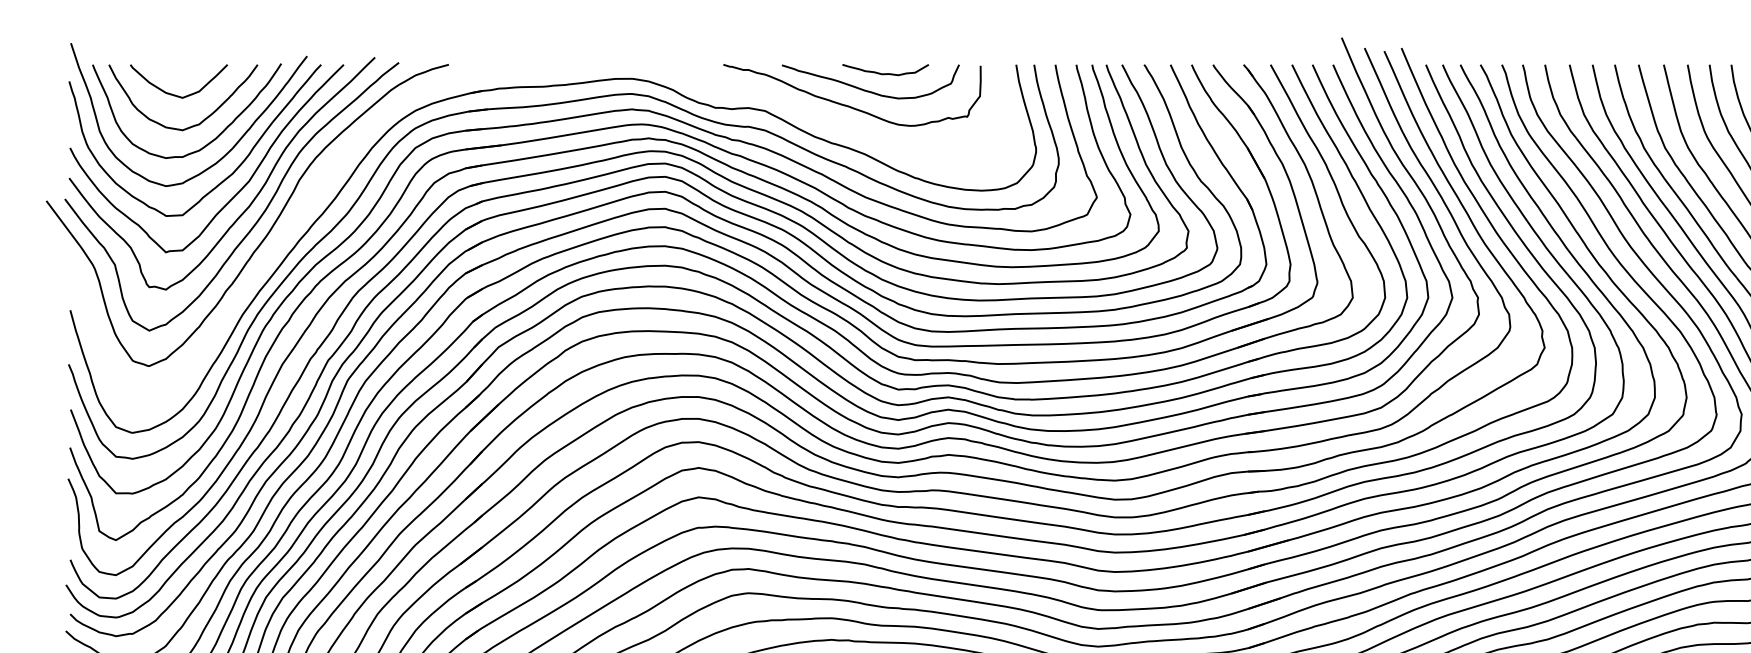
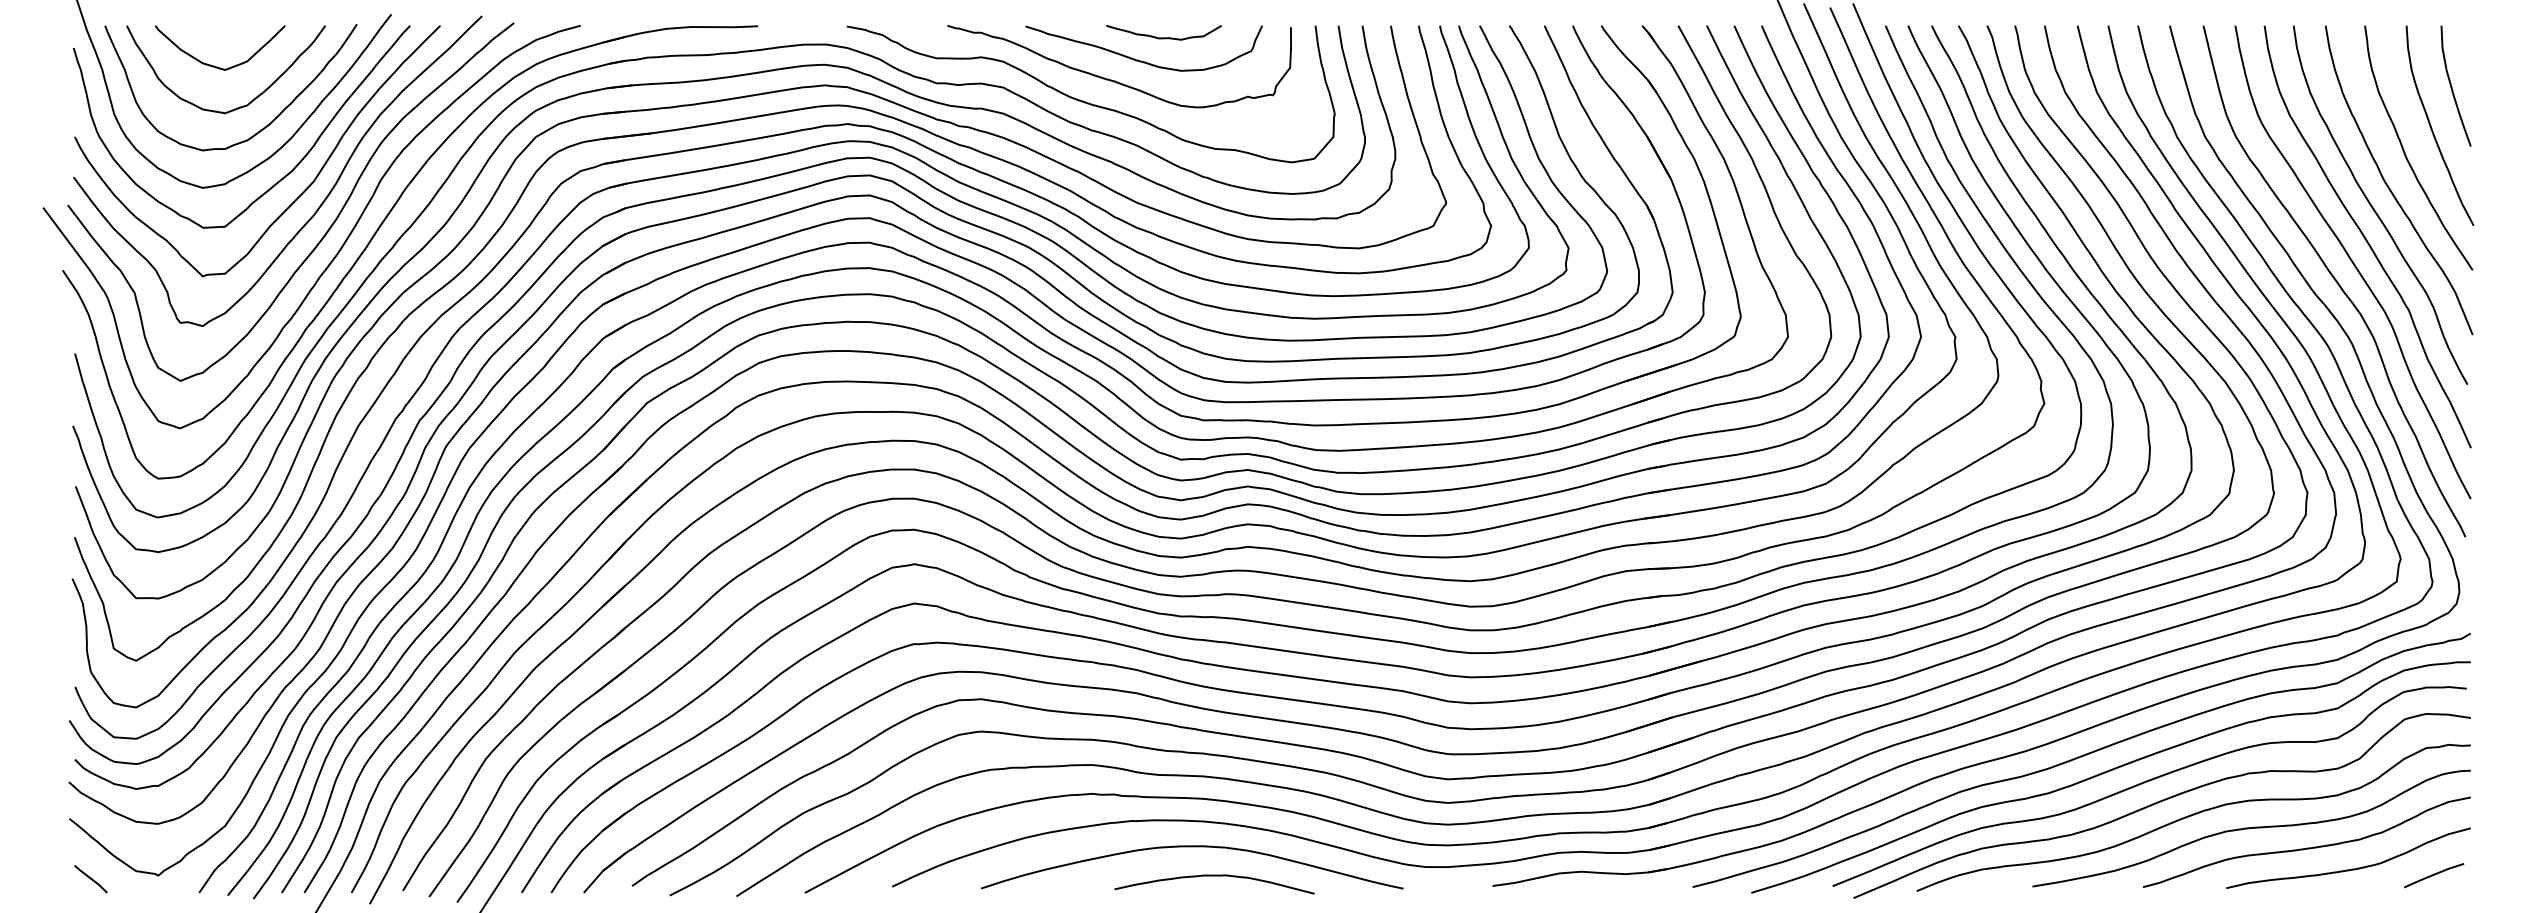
curve: (827, 121) -> (1086, 101), added
part: (296, 219) -> (377, 232), added

